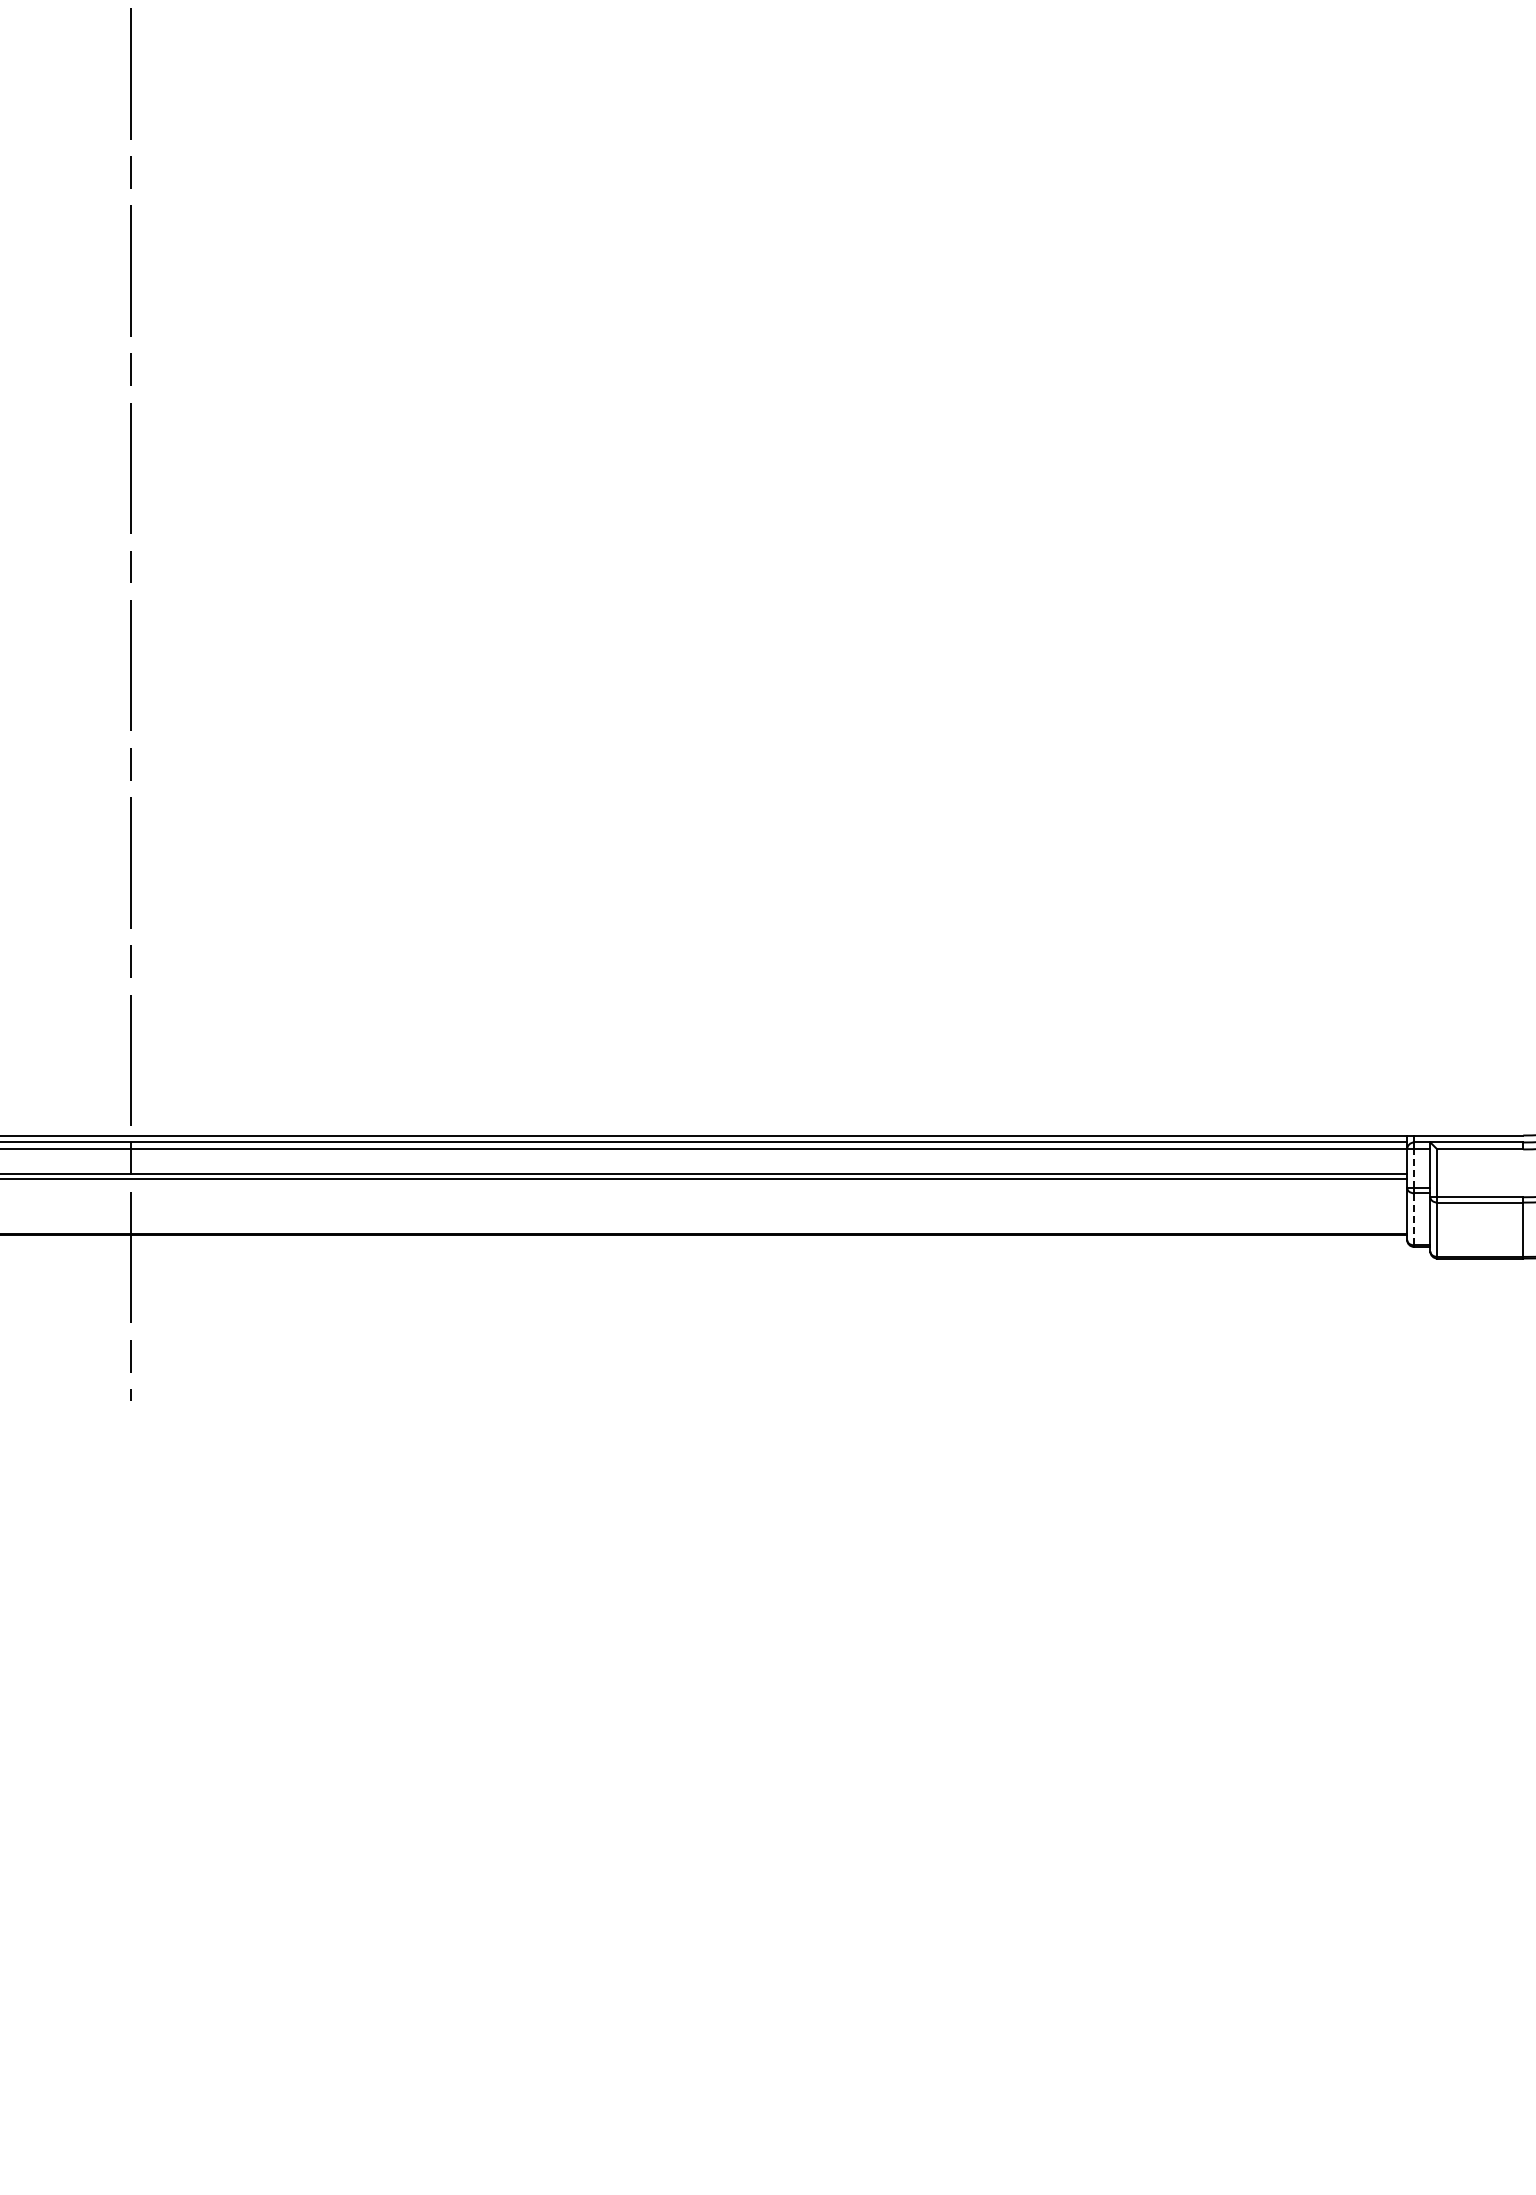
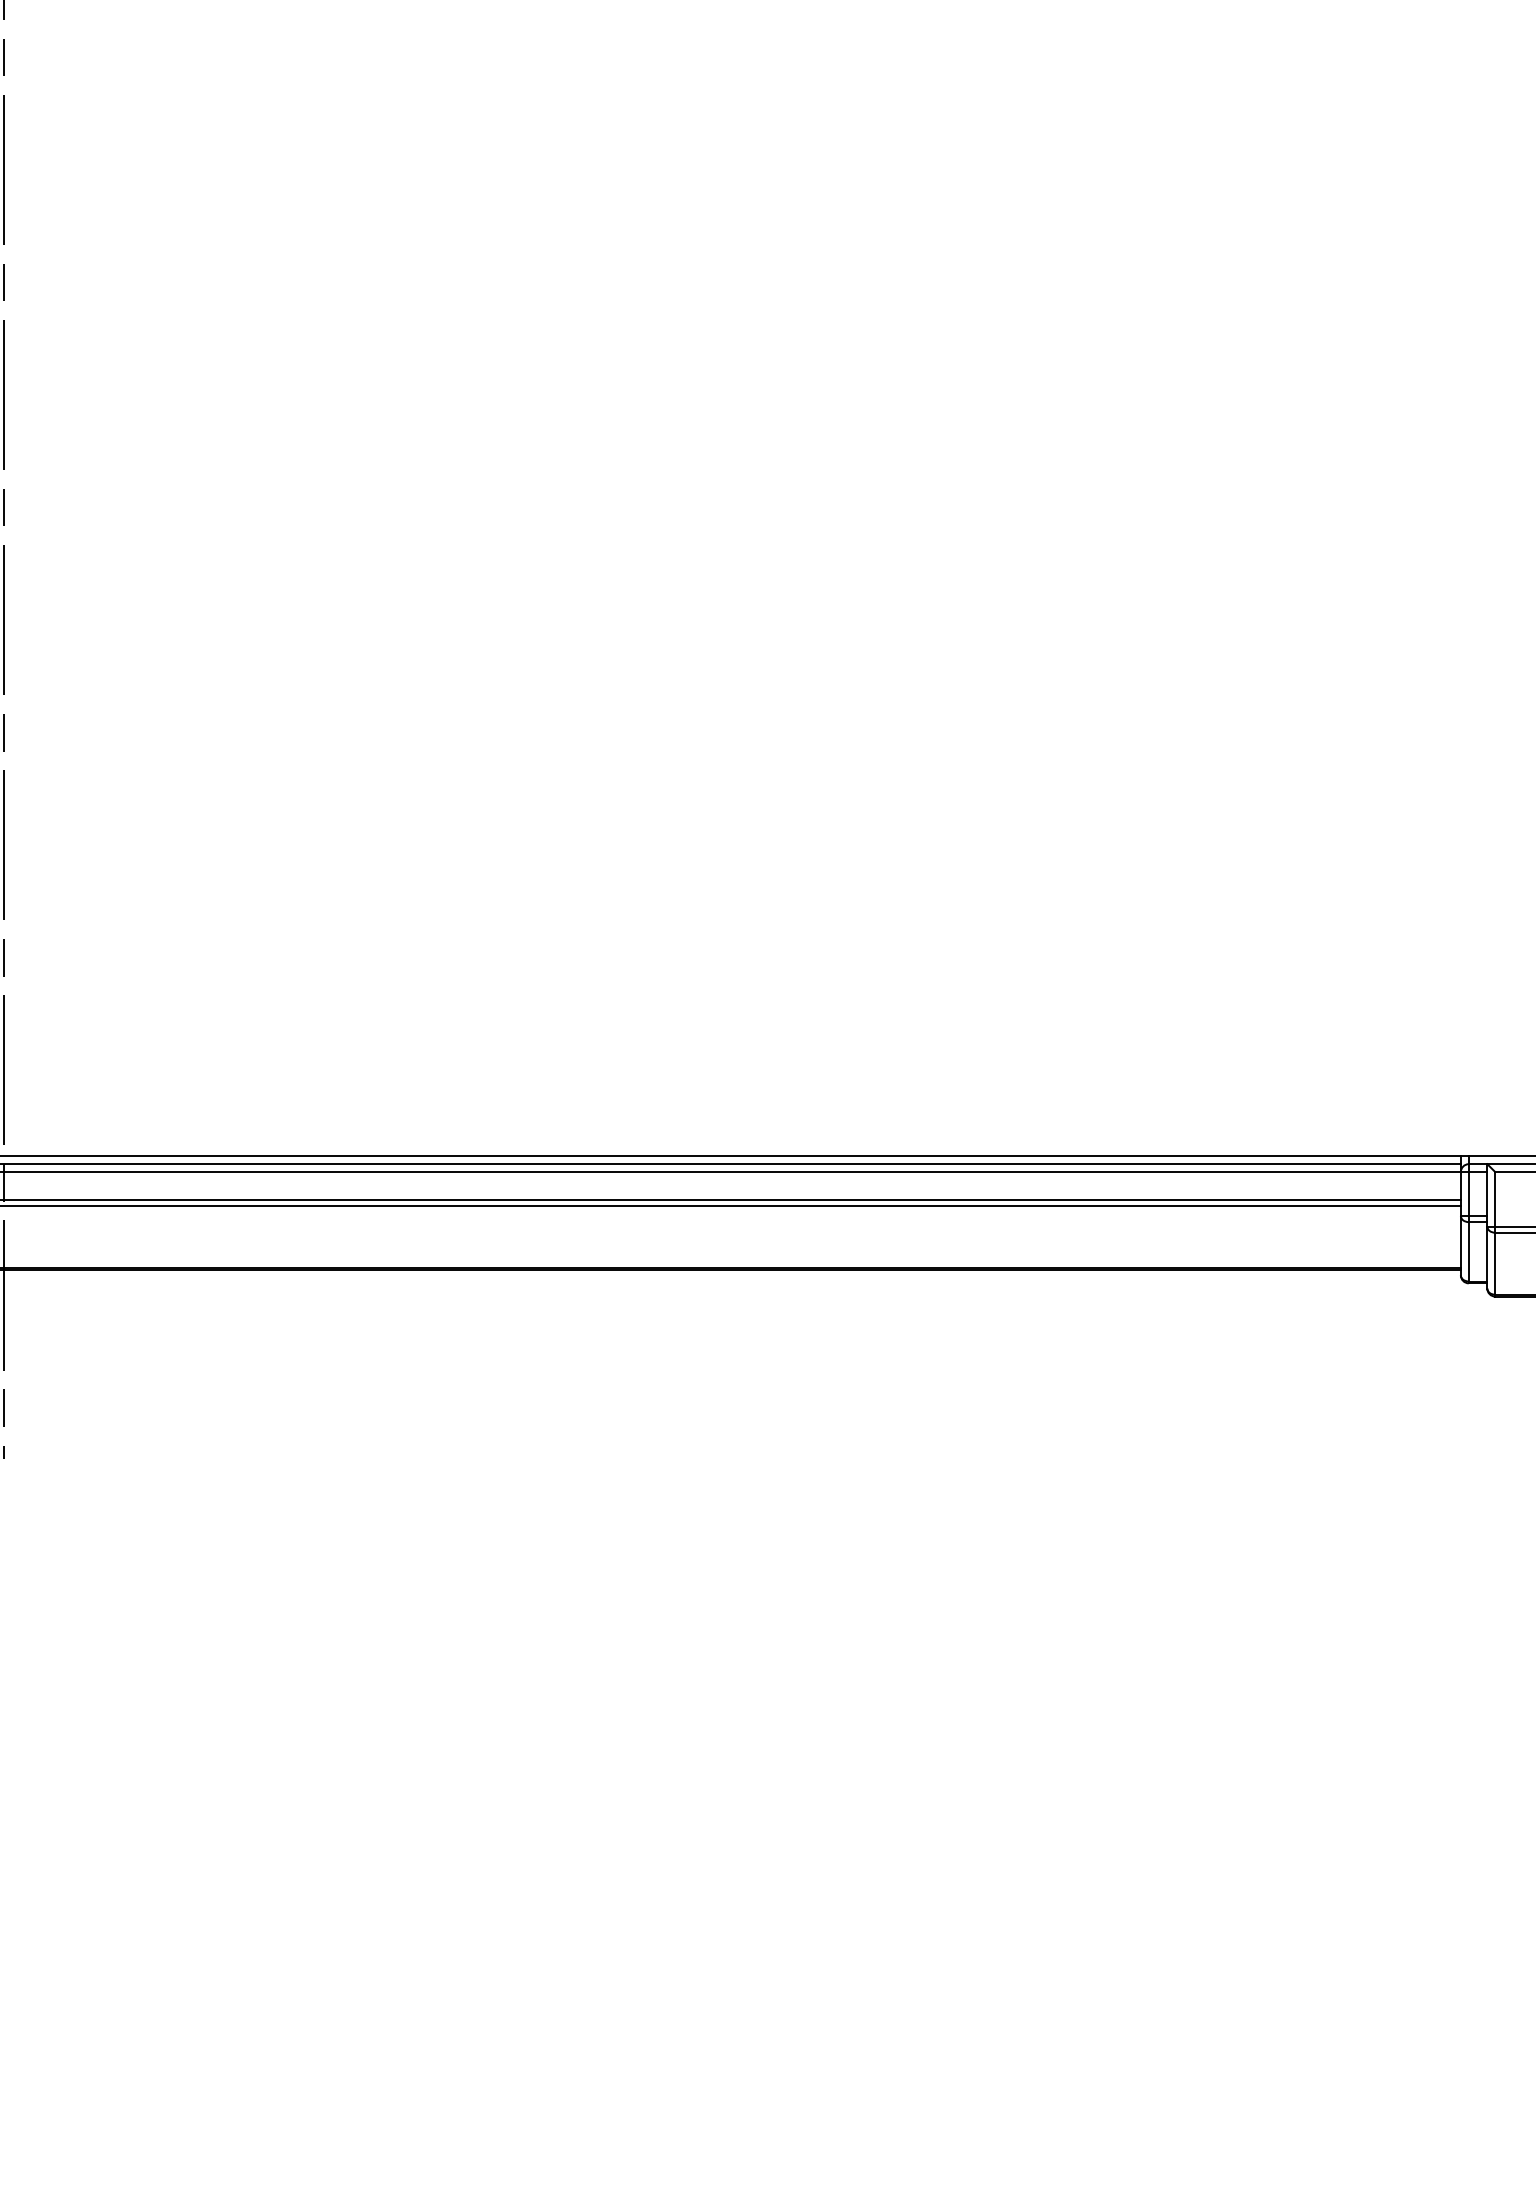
line: (1414, 1168) -> (1469, 1193), dashed -> solid
line: (1414, 1218) -> (1469, 1250), dashed -> solid

